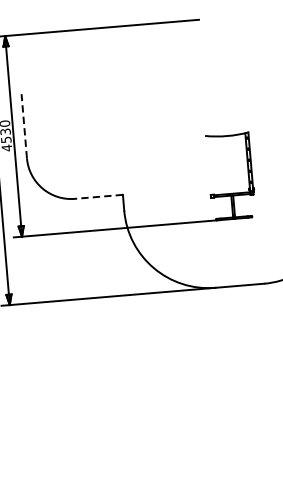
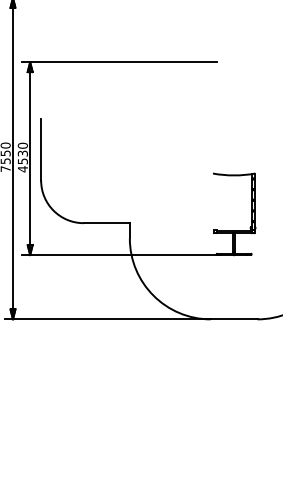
line: (24, 125) -> (41, 149), dashed -> solid
line: (98, 197) -> (106, 223), dashed -> solid

